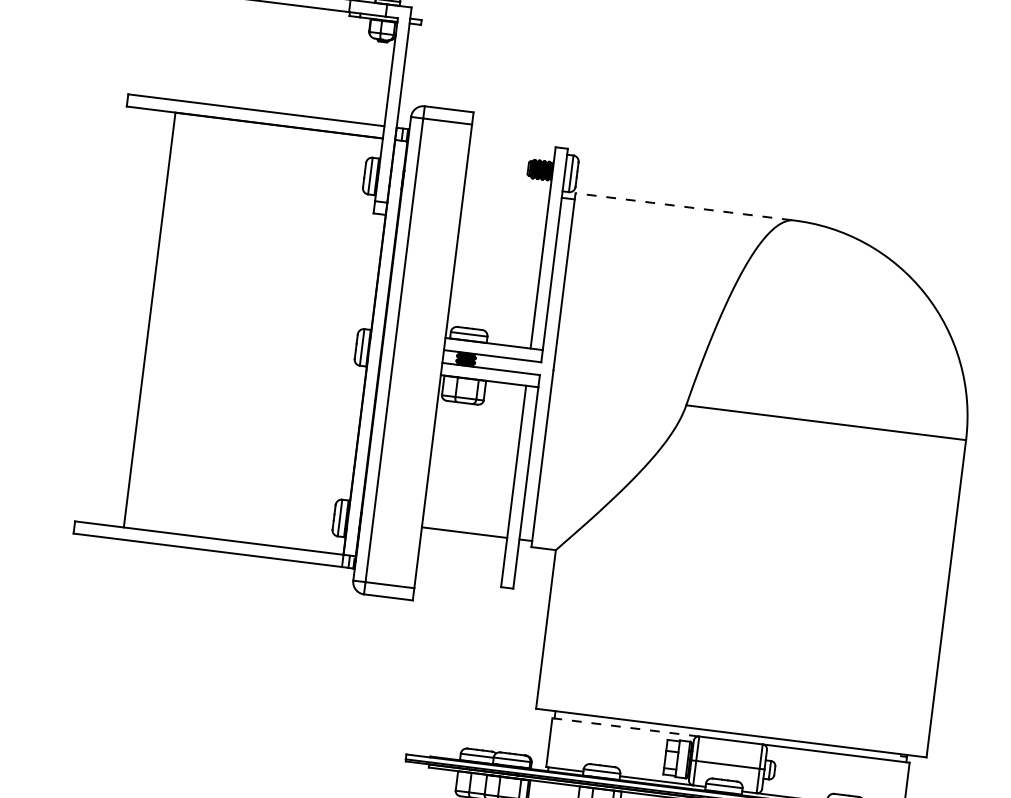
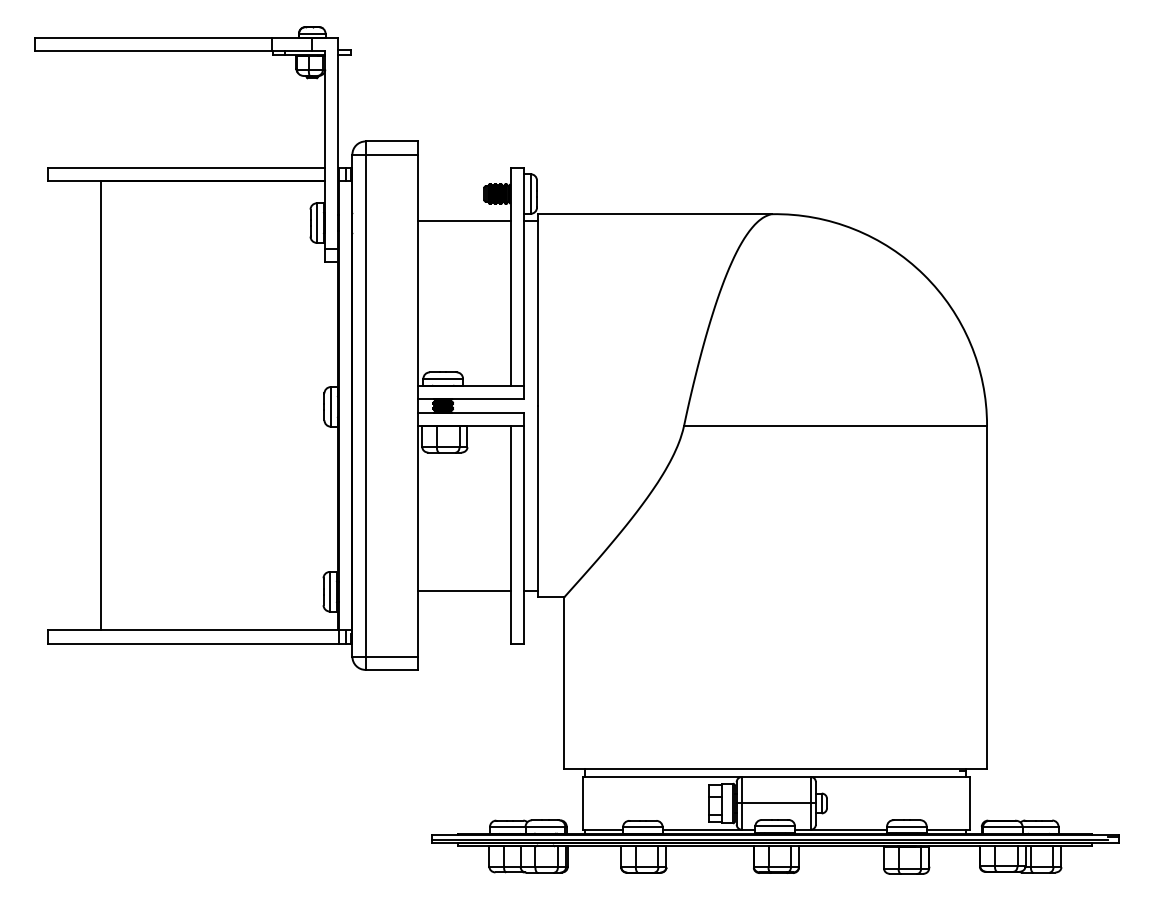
line: (507, 190) -> (464, 220), added
line: (683, 206) -> (654, 214), dashed -> solid
line: (625, 726) -> (662, 776), dashed -> solid

